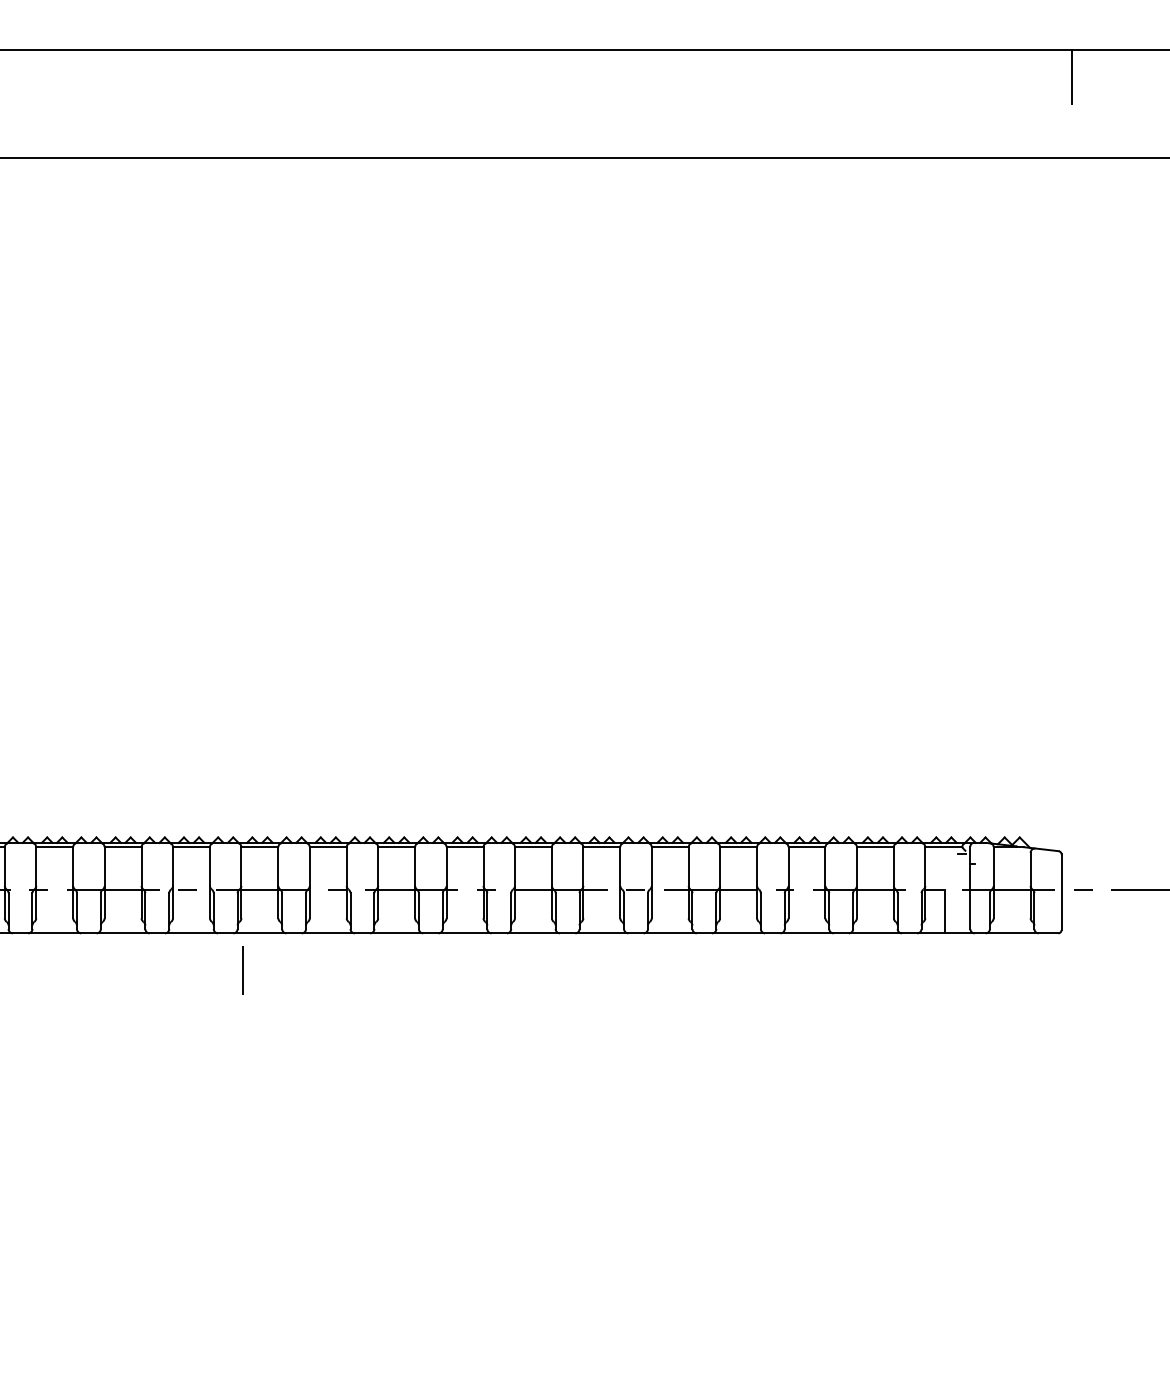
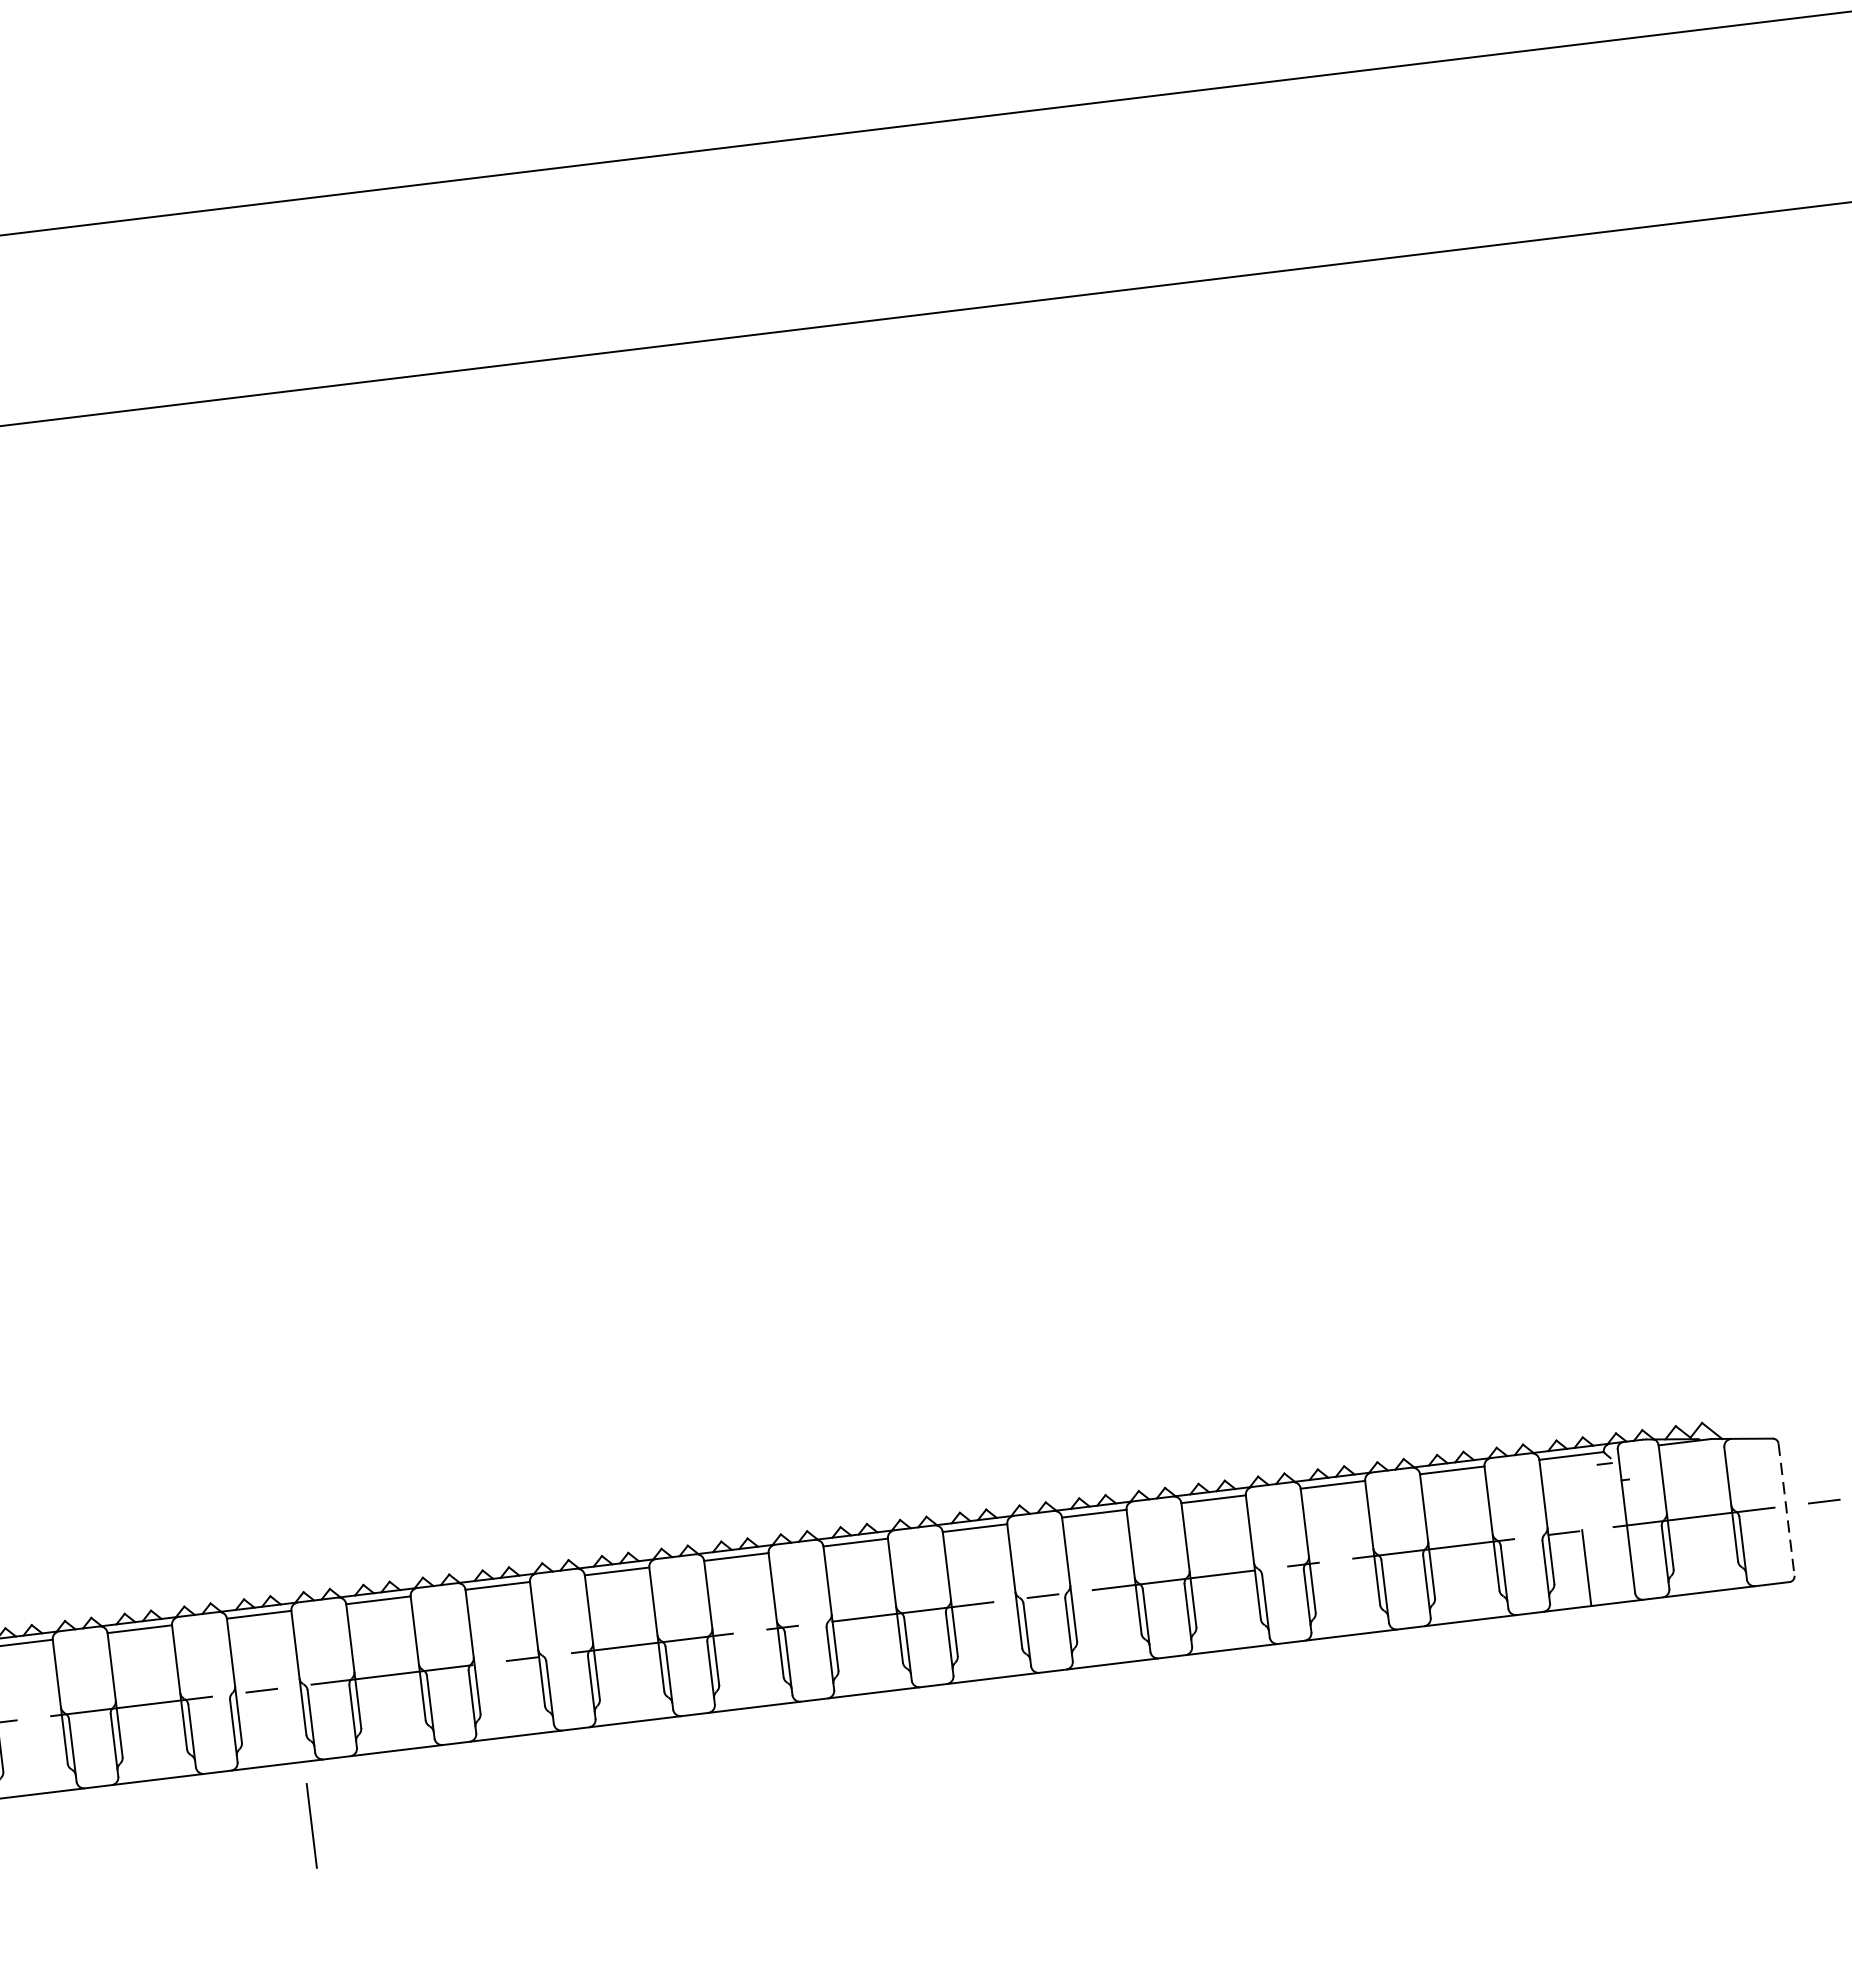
line: (1071, 77) -> (1631, 86), removed
line: (1061, 892) -> (1786, 1510), solid -> dashed
line: (242, 970) -> (311, 1826), moved

